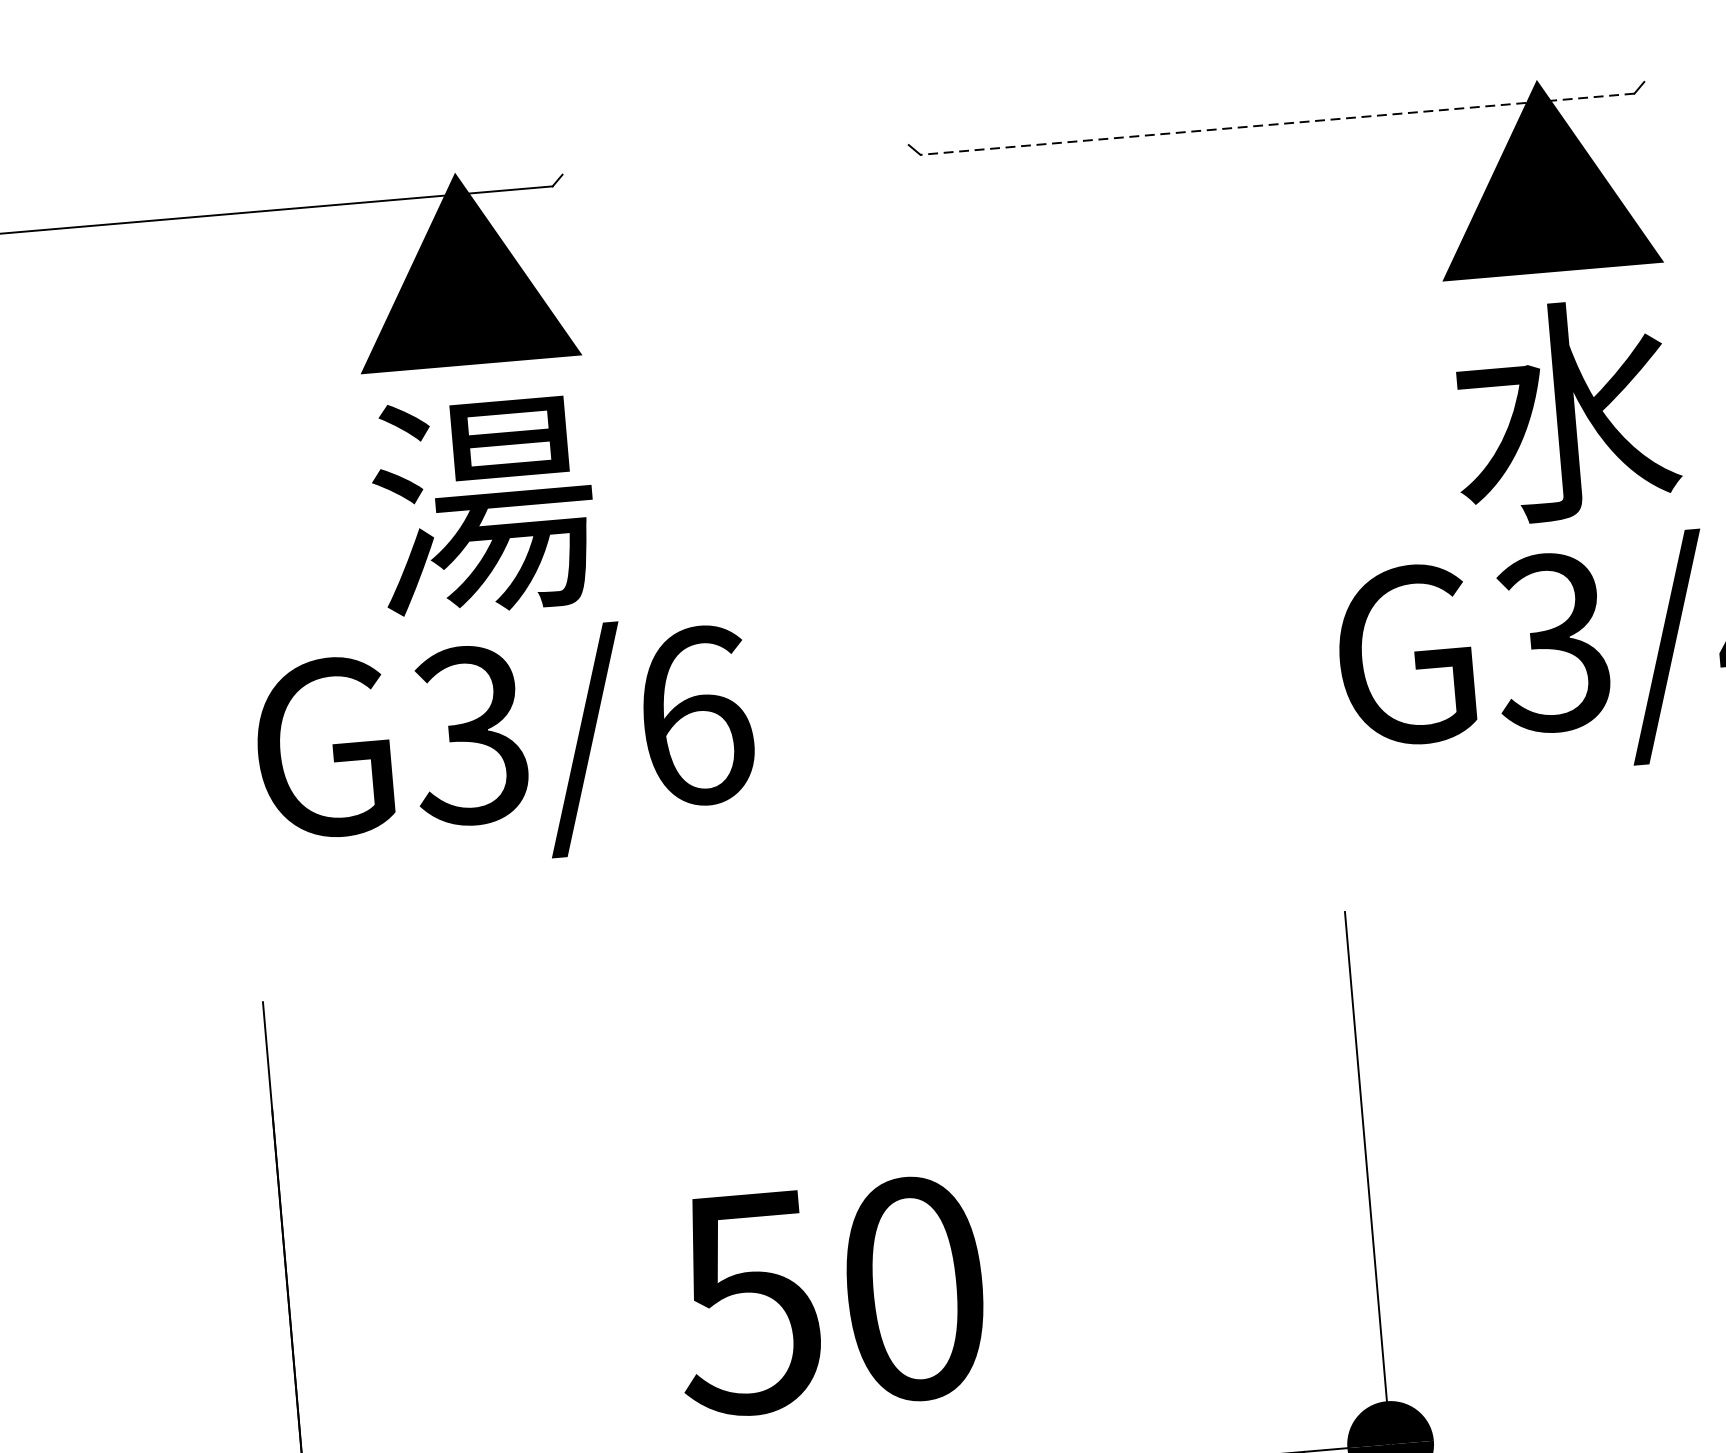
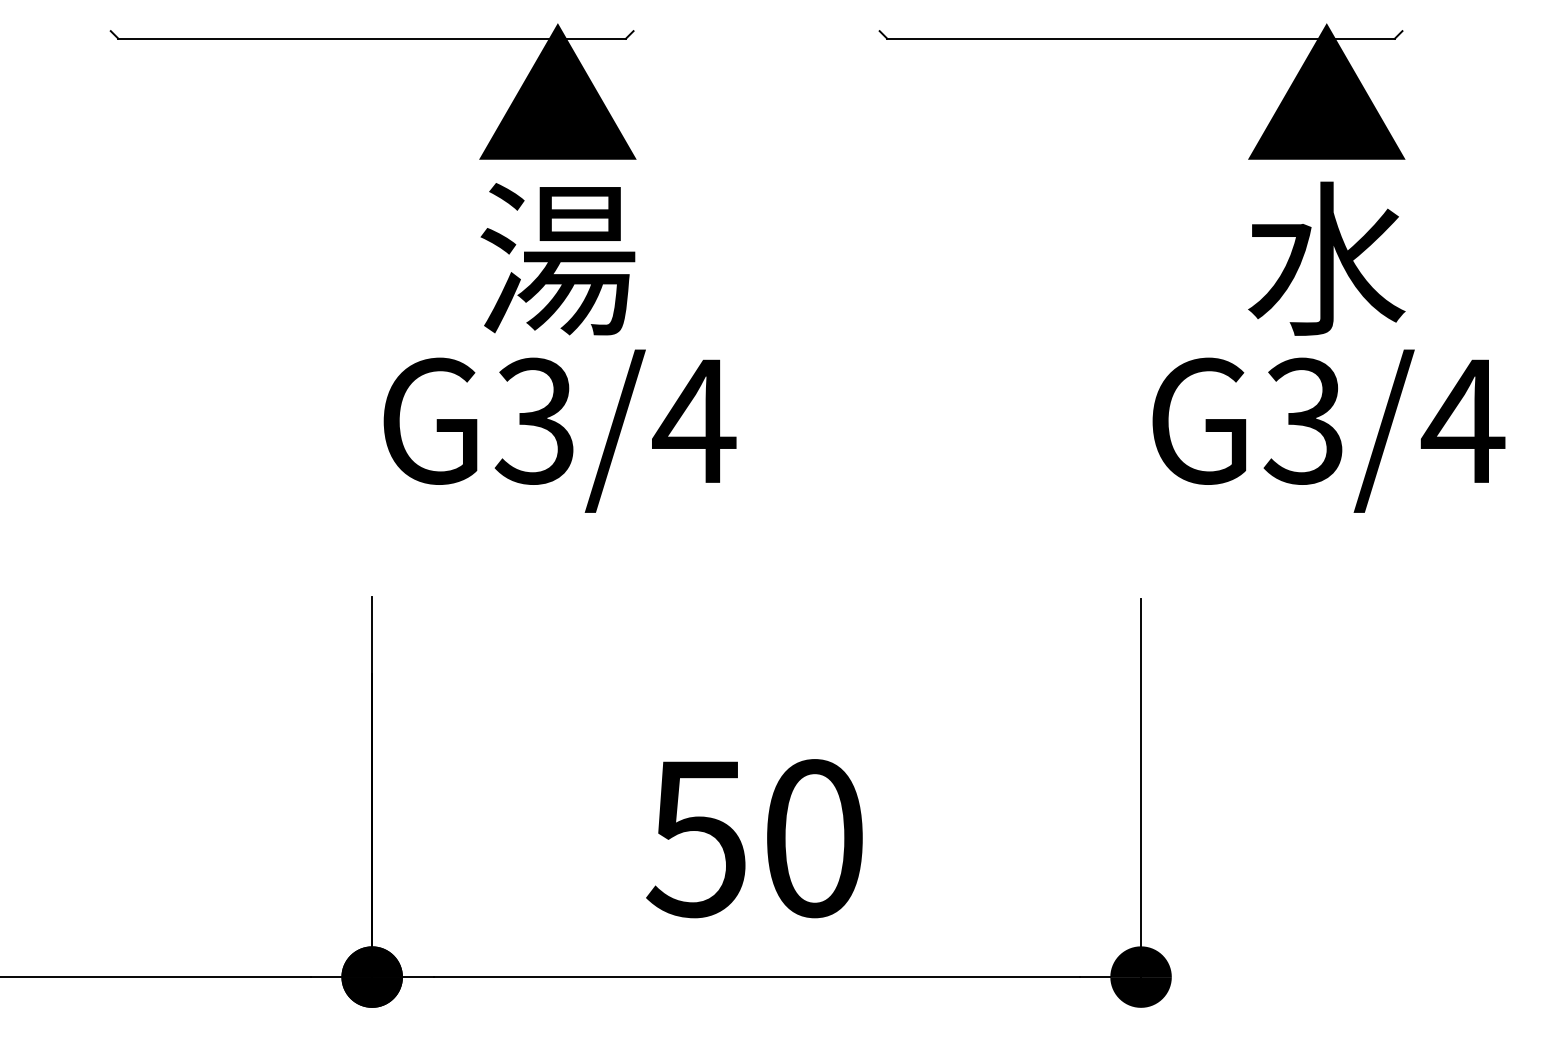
line: (1278, 123) -> (1141, 38), dashed -> solid
text: (695, 715) -> (694, 420), G3/6 -> G3/4

